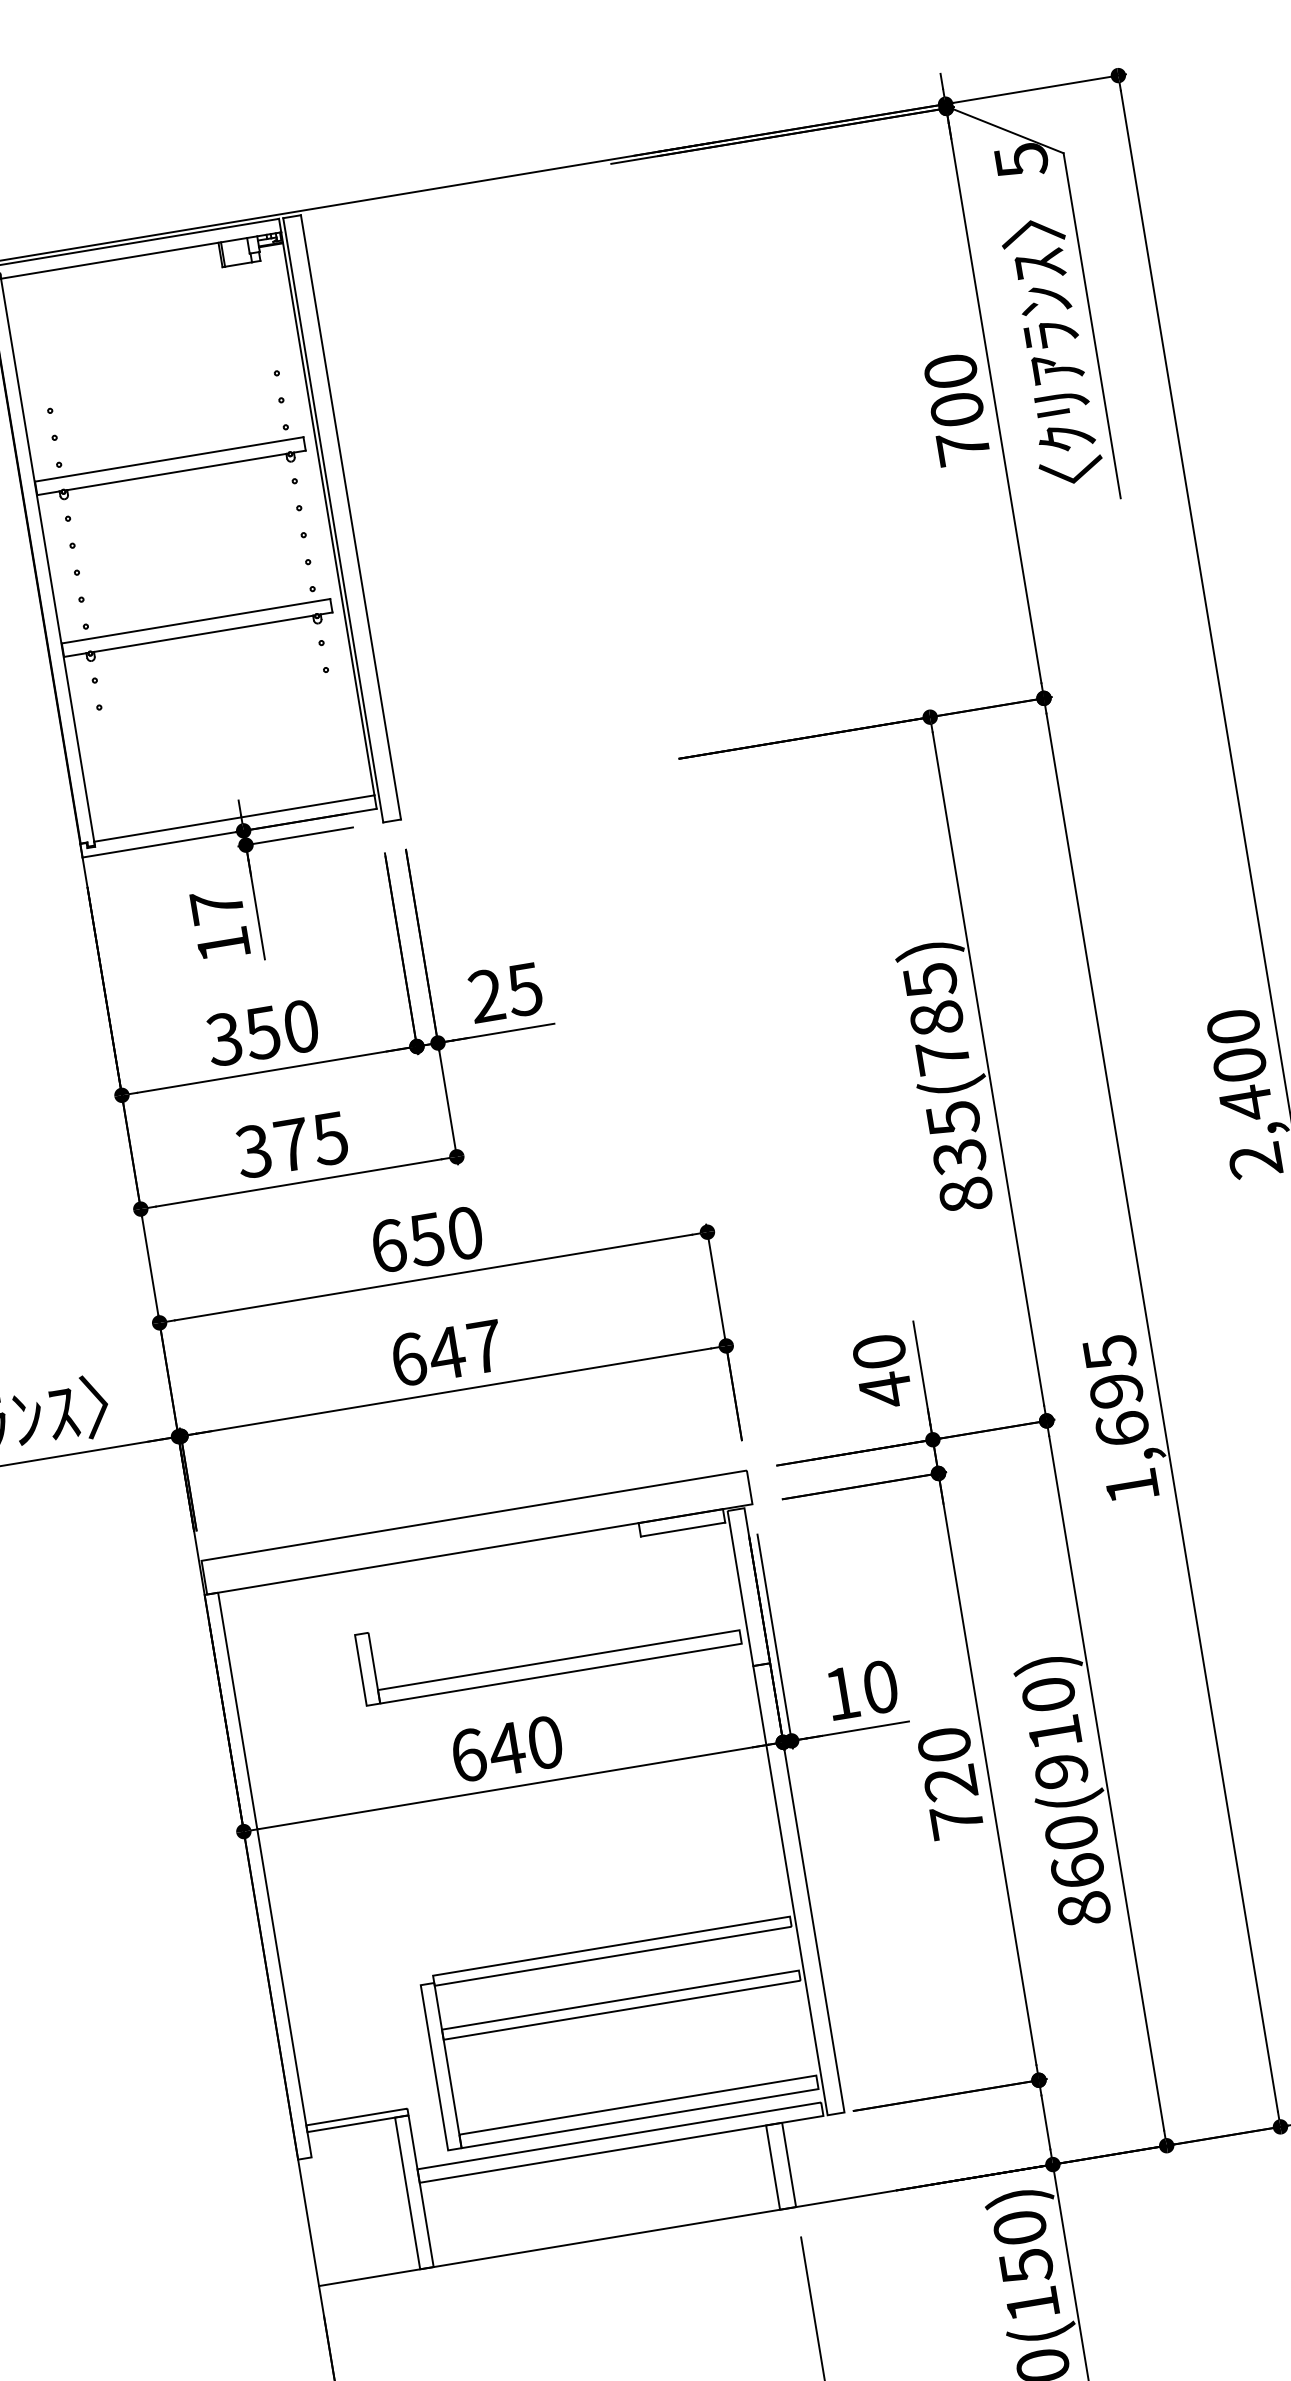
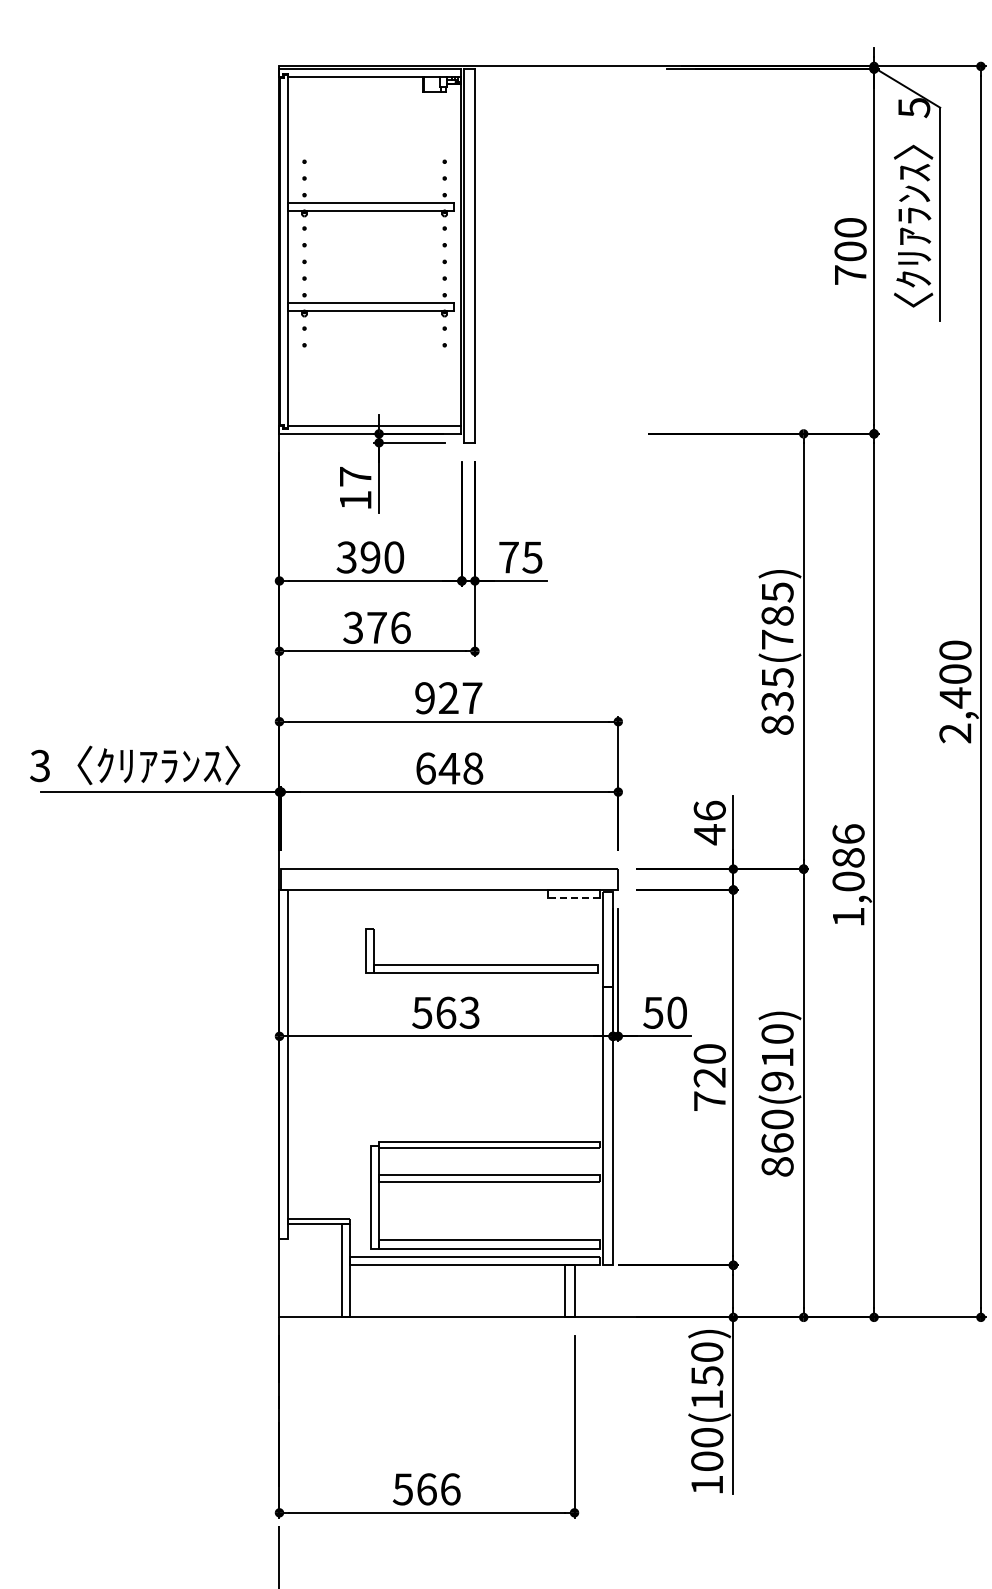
text: (485, 996) -> (508, 557), 25 -> 75
text: (262, 1033) -> (370, 557), 350 -> 390
text: (330, 1138) -> (400, 627), 375 -> 376
text: (426, 1240) -> (448, 698), 650 -> 927
text: (485, 1346) -> (473, 768), 647 -> 648
text: (878, 1351) -> (709, 810), 40 -> 46
text: (1116, 1390) -> (848, 857), 1,695 -> 1,086
line: (682, 1530) -> (573, 898), solid -> dashed
text: (842, 1692) -> (653, 1012), 10 -> 50
text: (505, 1748) -> (445, 1012), 640 -> 563

